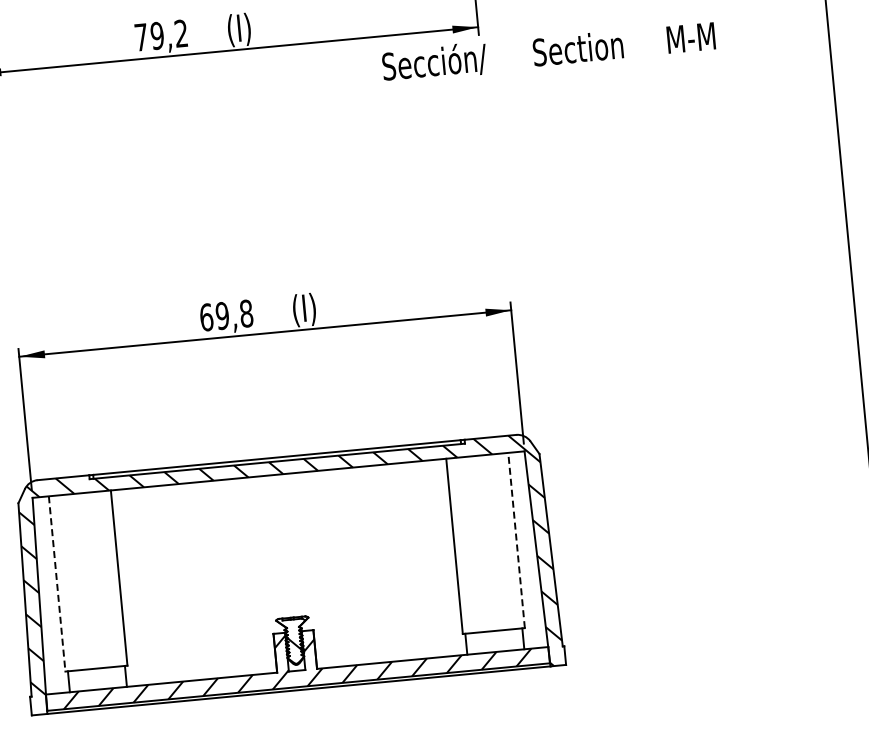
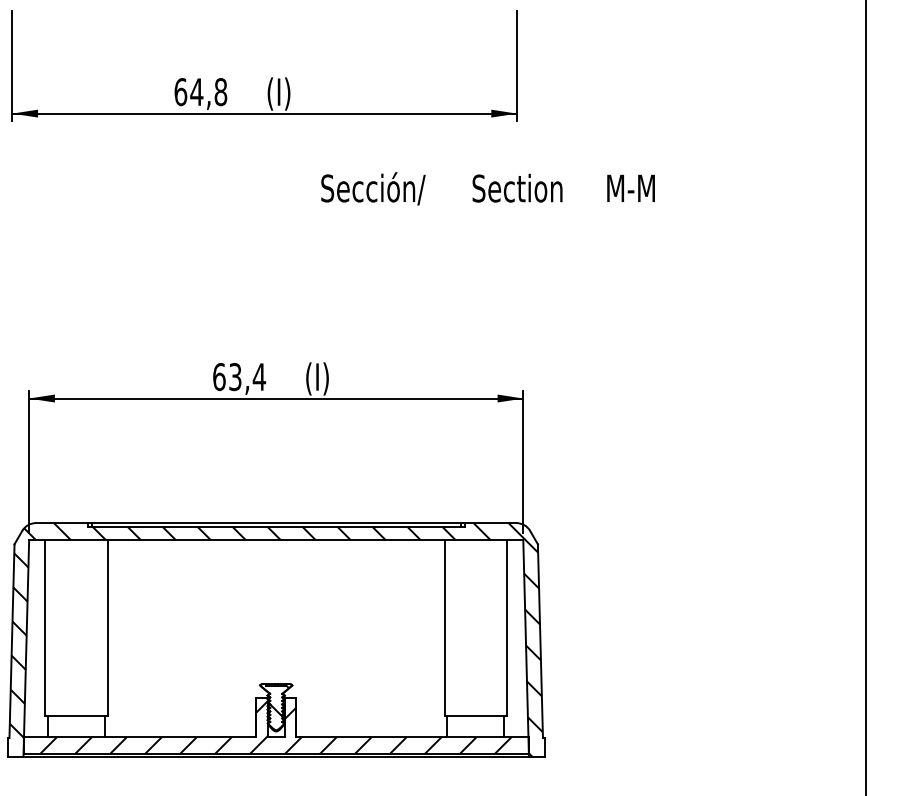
text: (161, 35) -> (200, 92), 79,2 -> 64,8
text: (548, 51) -> (487, 188), moved
text: (234, 315) -> (247, 377), 69,8 -> 63,4
line: (516, 539) -> (506, 627), dashed -> solid
line: (57, 584) -> (45, 628), dashed -> solid

